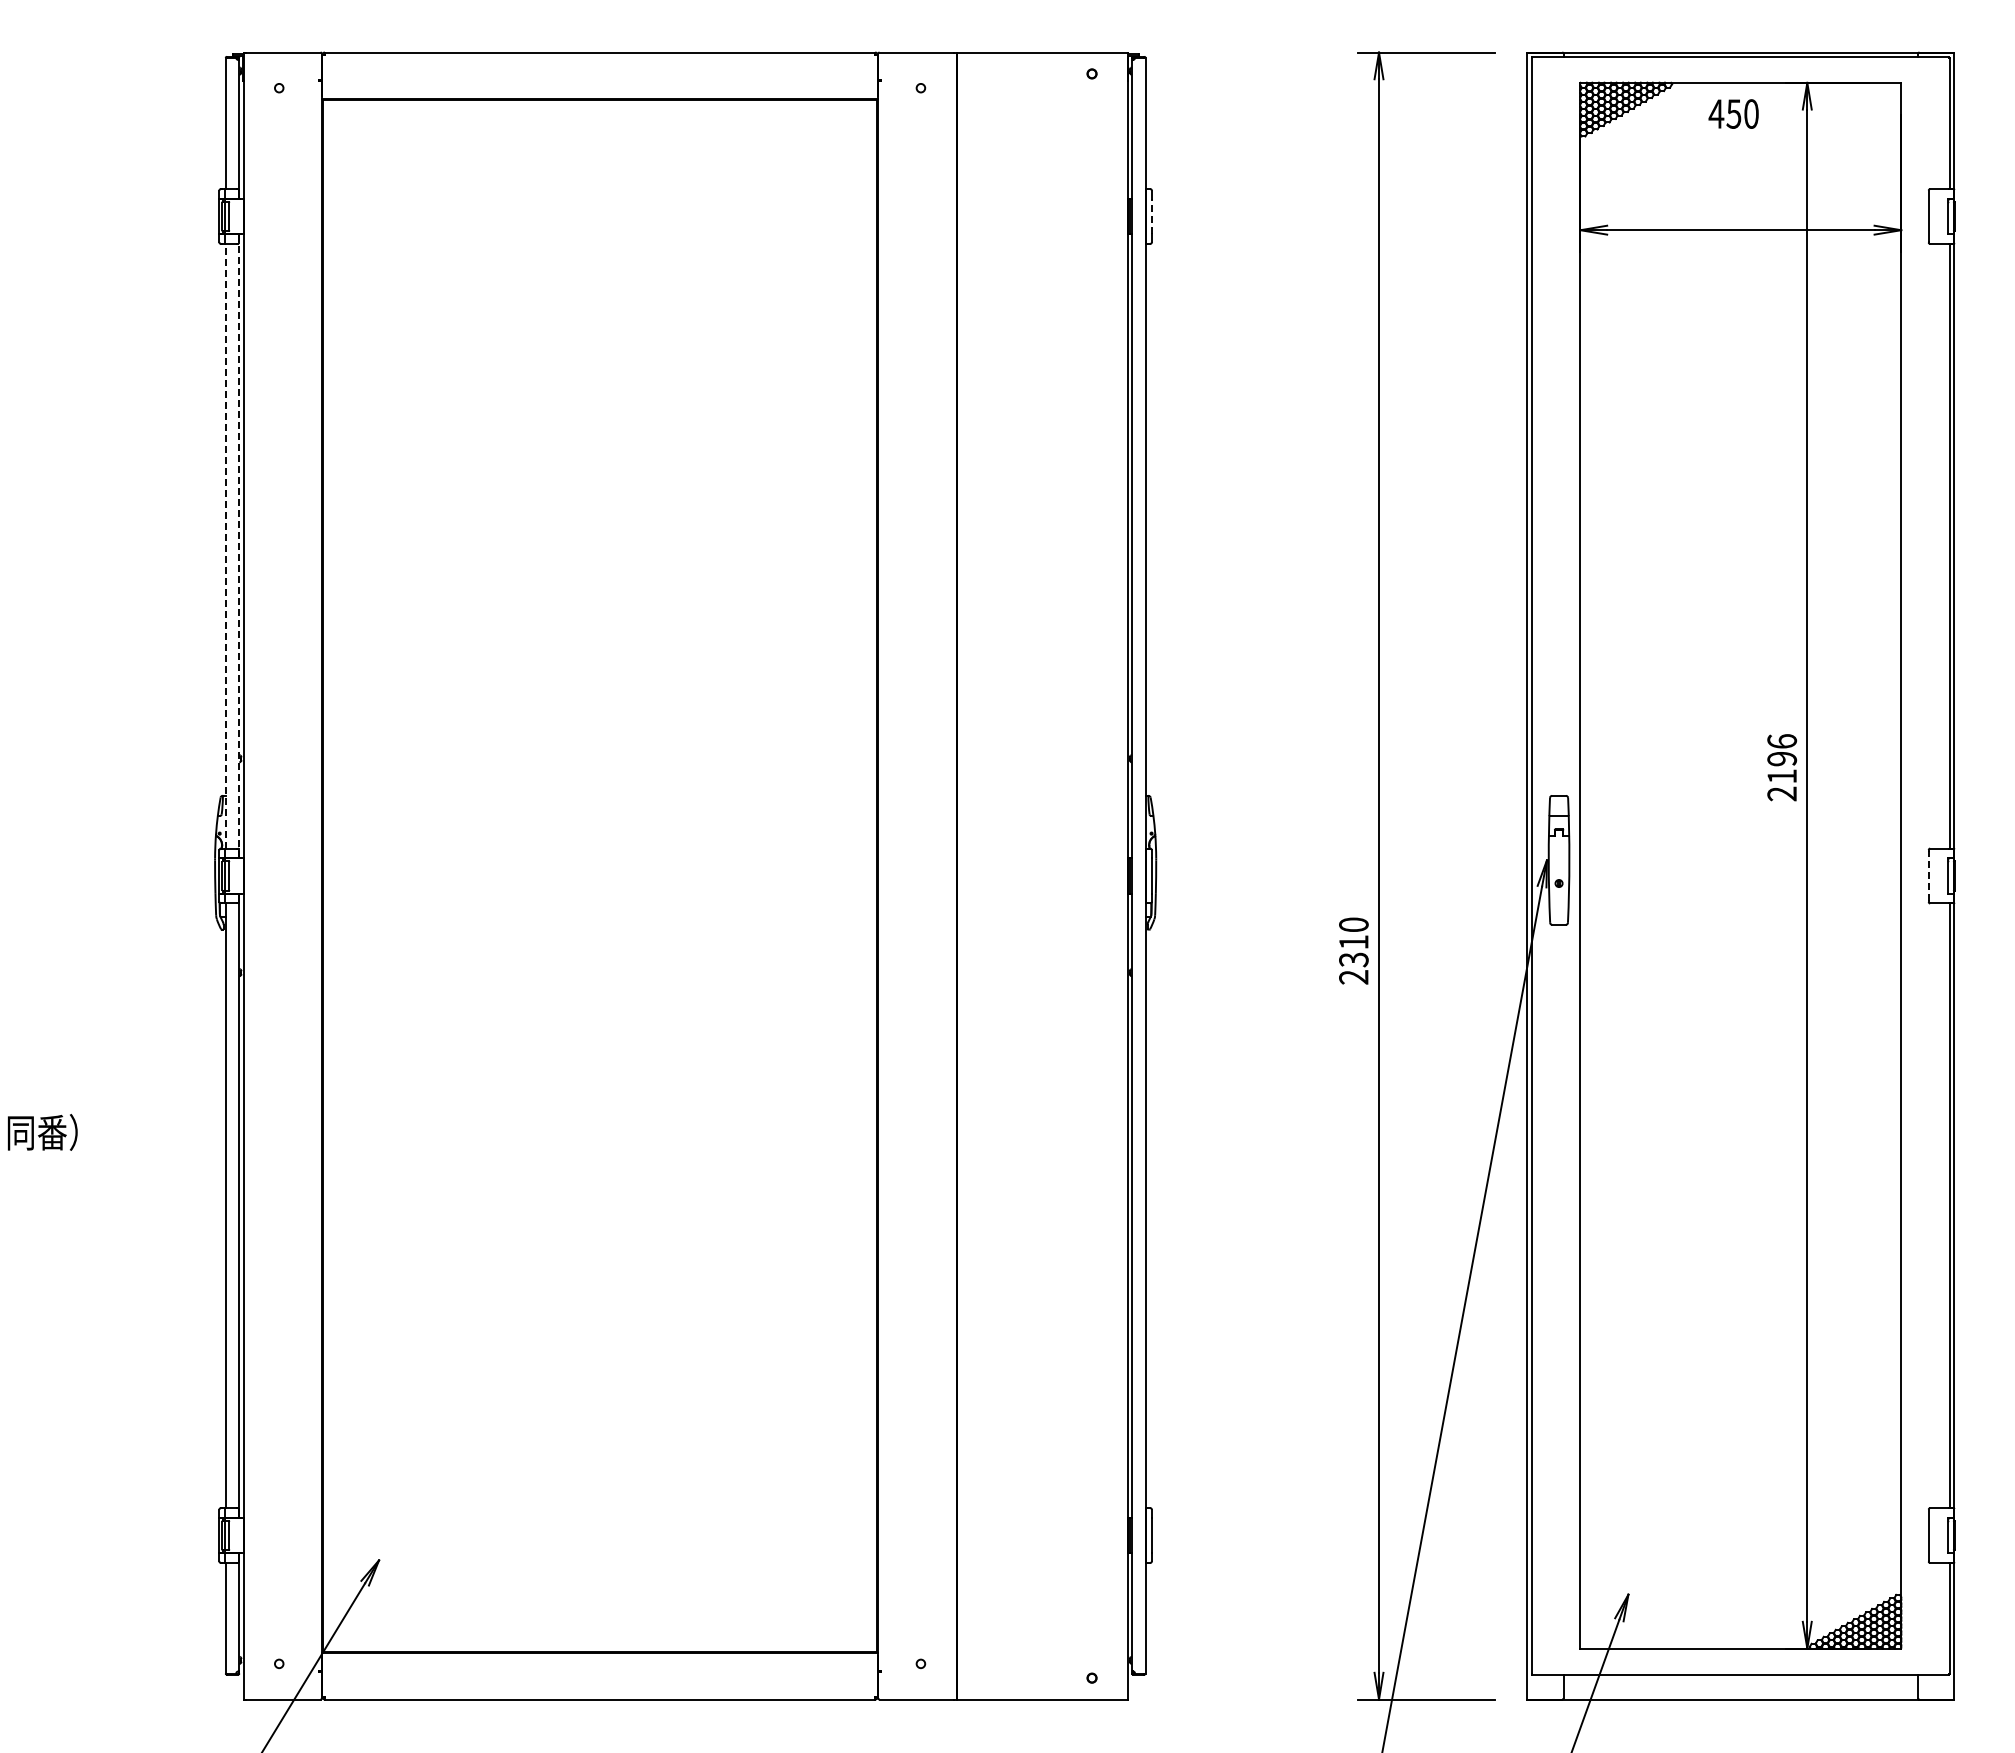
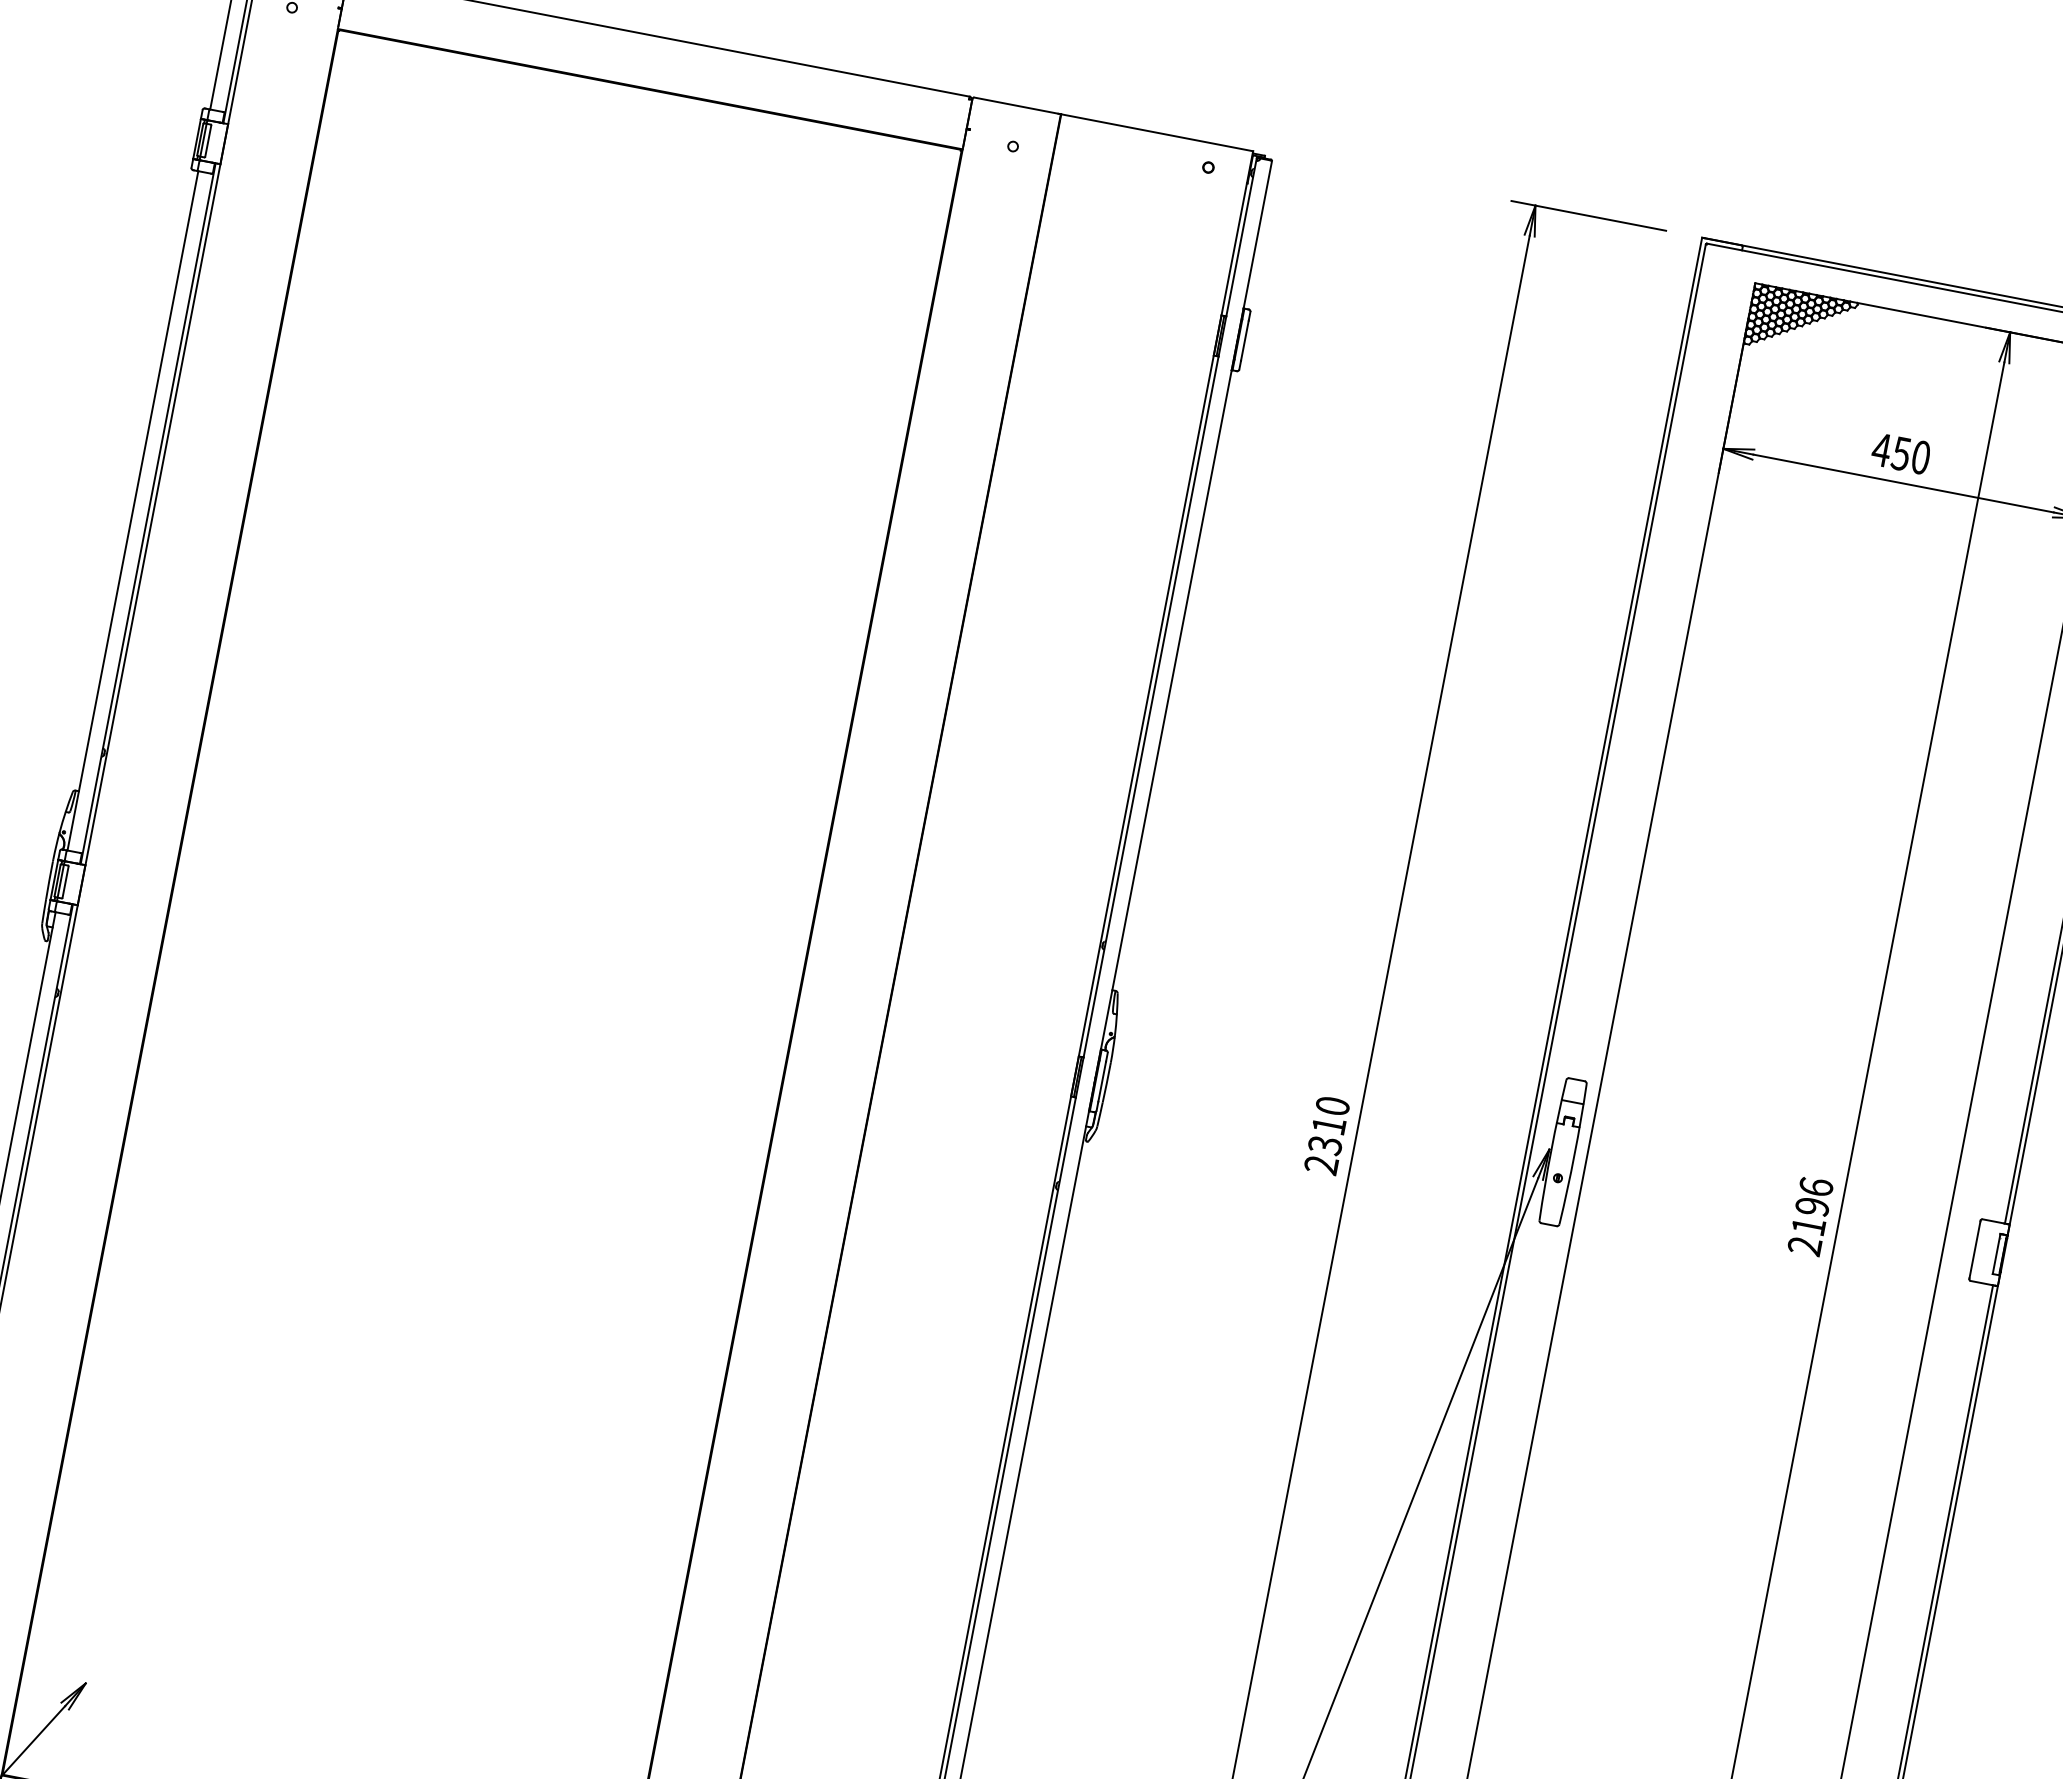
text: (1733, 113) -> (1900, 453), moved
line: (1151, 216) -> (1244, 340), dashed -> solid
line: (225, 545) -> (132, 509), dashed -> solid
line: (239, 546) -> (148, 514), dashed -> solid
text: (1782, 767) -> (1810, 1216), moved
line: (1928, 875) -> (1974, 1249), dashed -> solid
text: (1353, 950) -> (1326, 1134), moved

